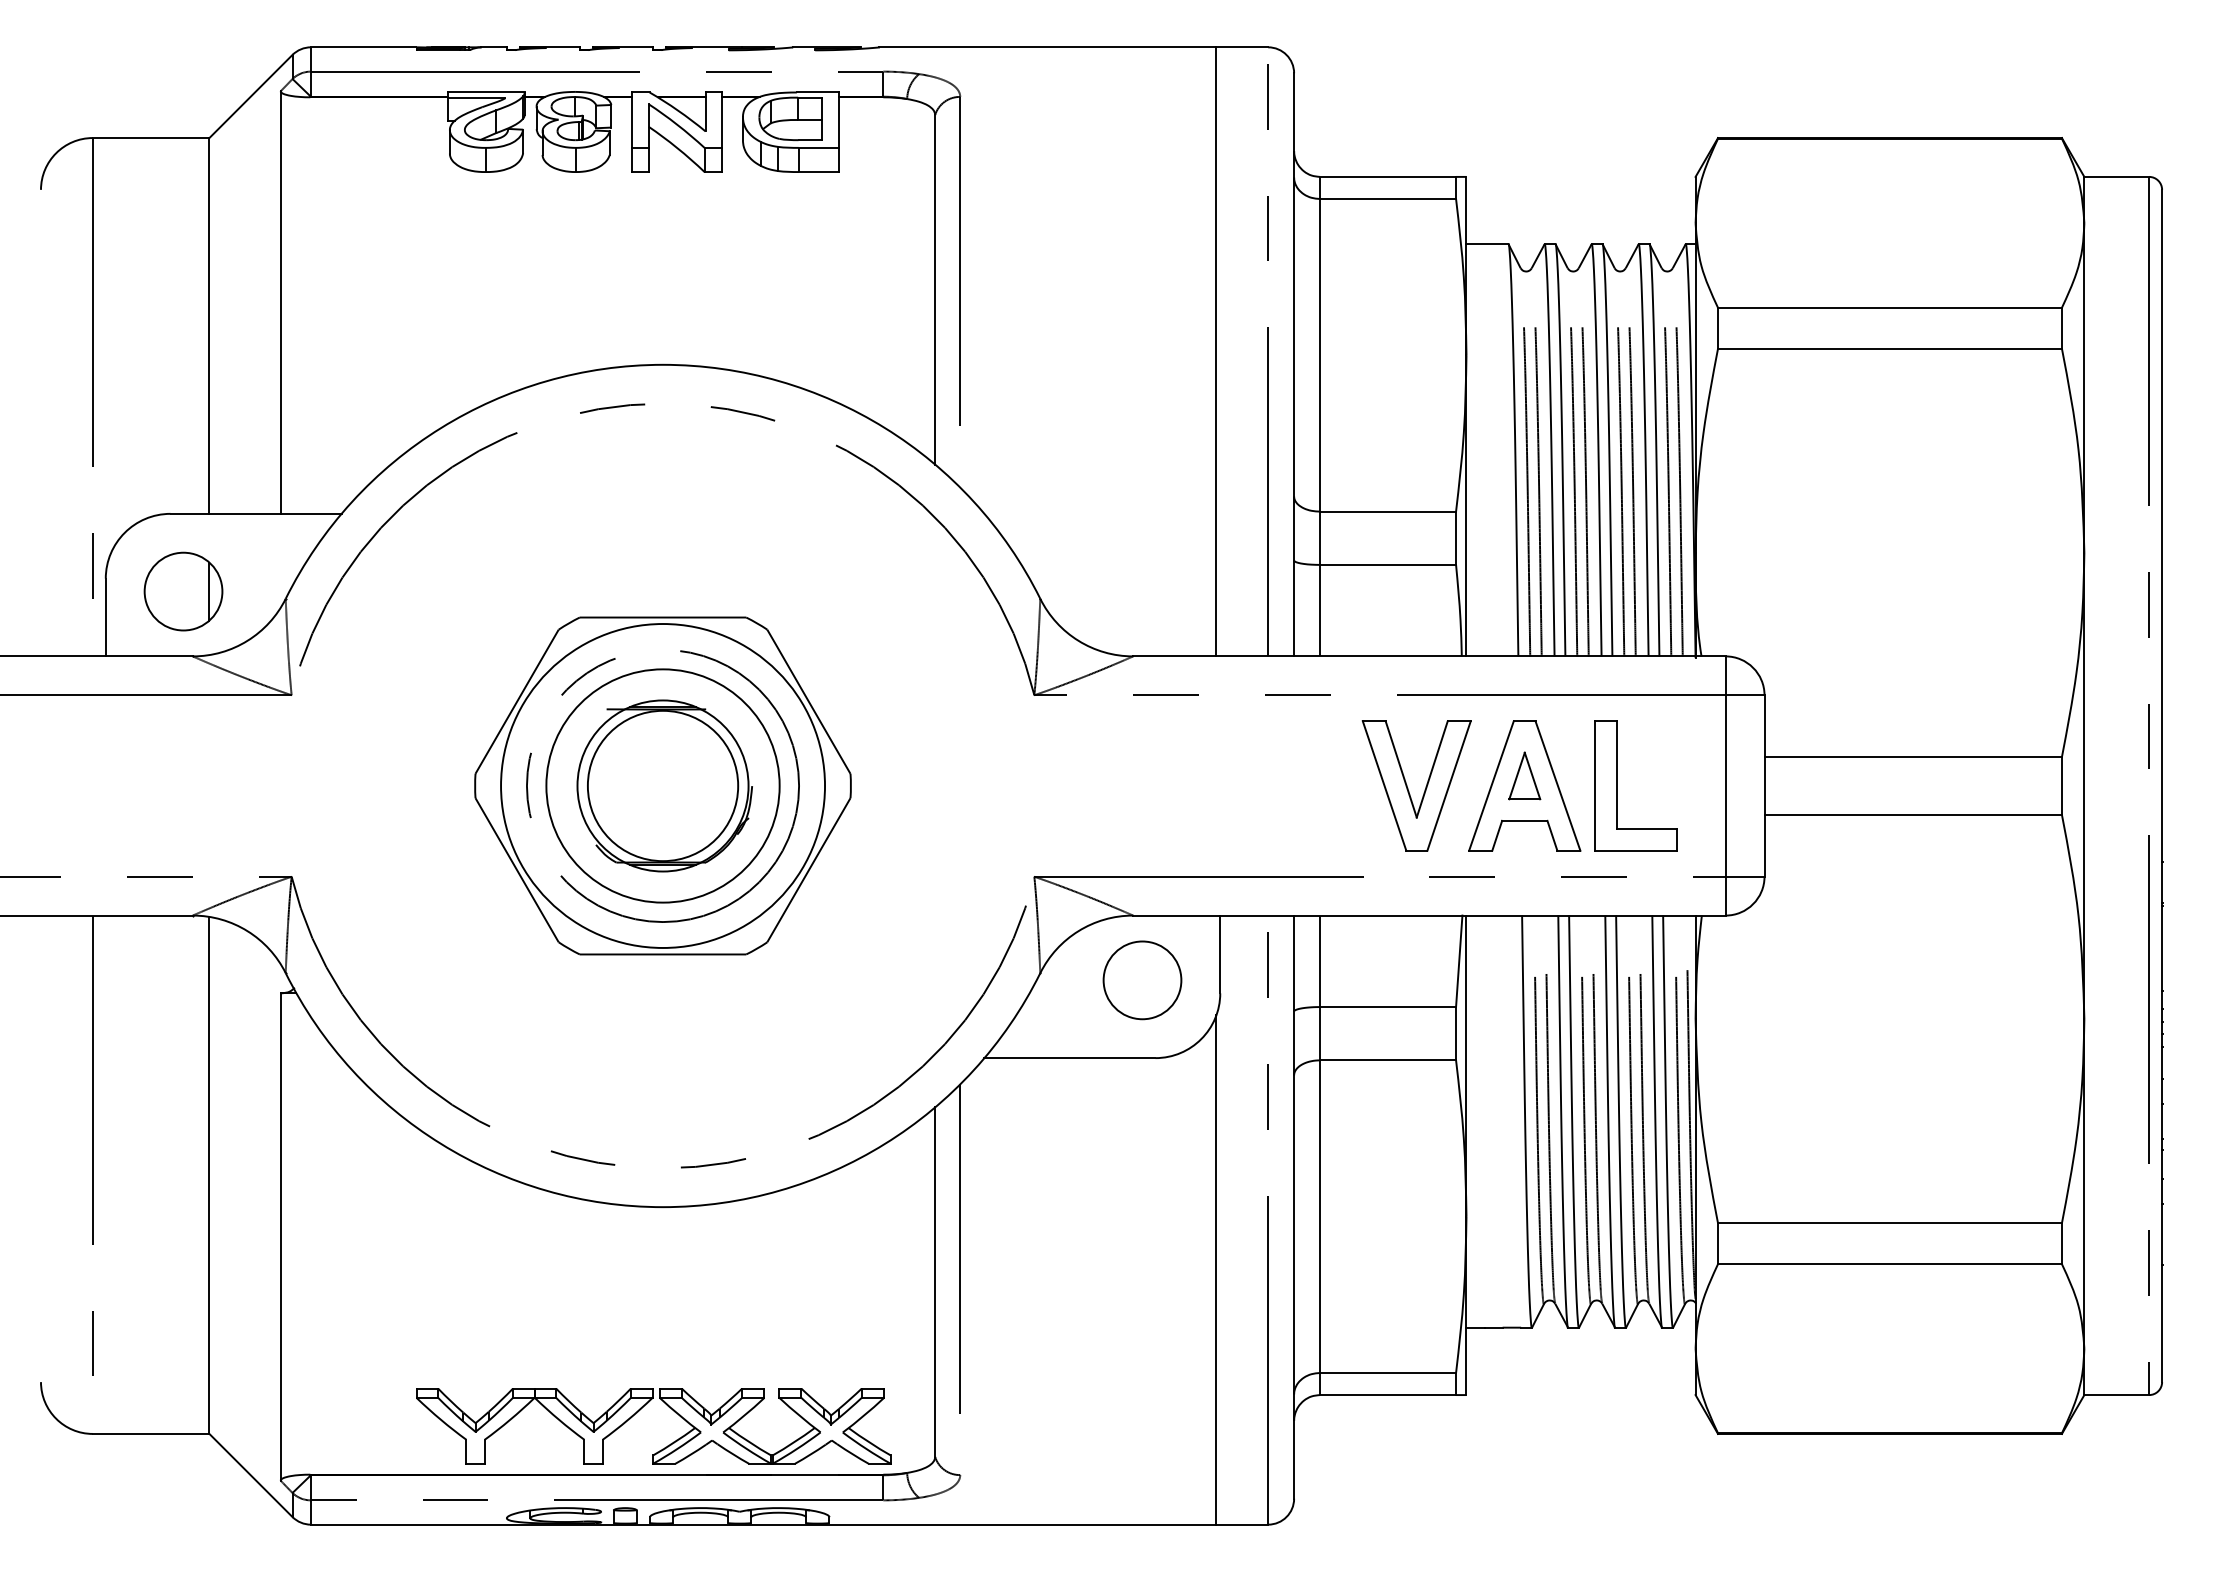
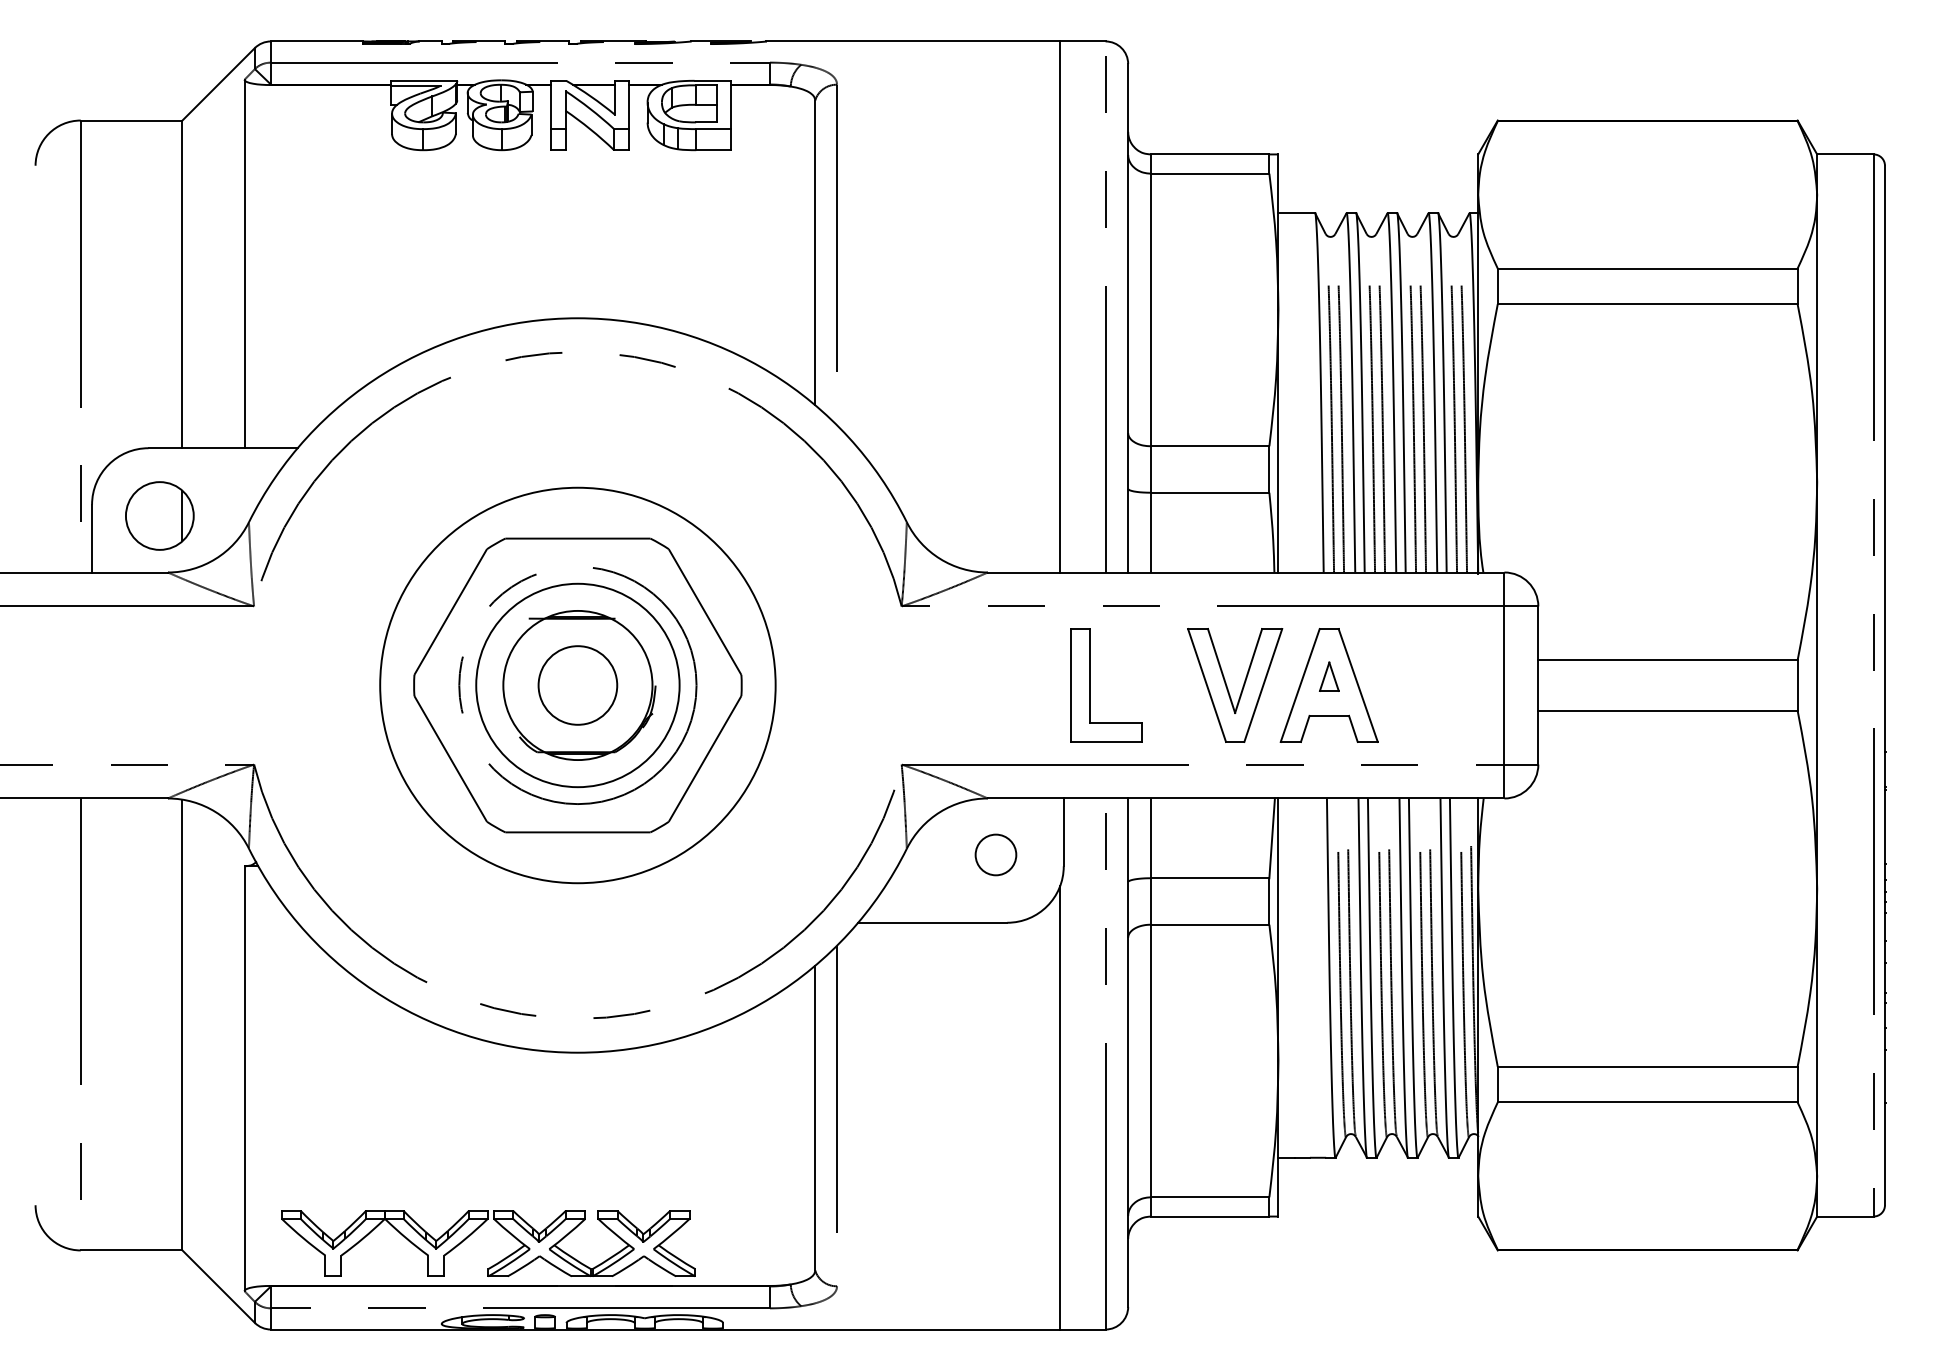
part: (1524, 775) -> (1329, 676), size x0.7
circle: (662, 785) -> (577, 685), size x0.6
circle: (663, 785) -> (578, 685), size x1.4
part: (1617, 785) -> (1090, 685), moved
circle: (1142, 980) -> (995, 855), size x0.6
part: (639, 1411) -> (476, 1230), moved

